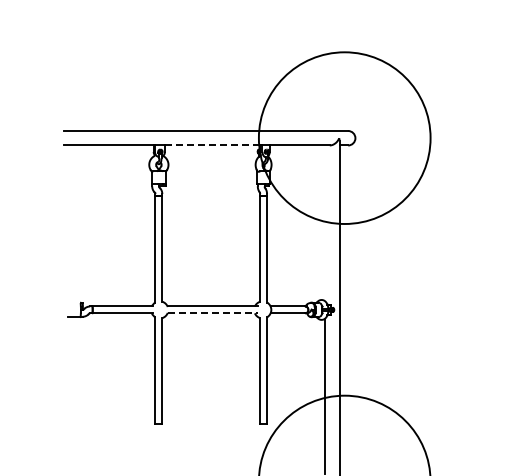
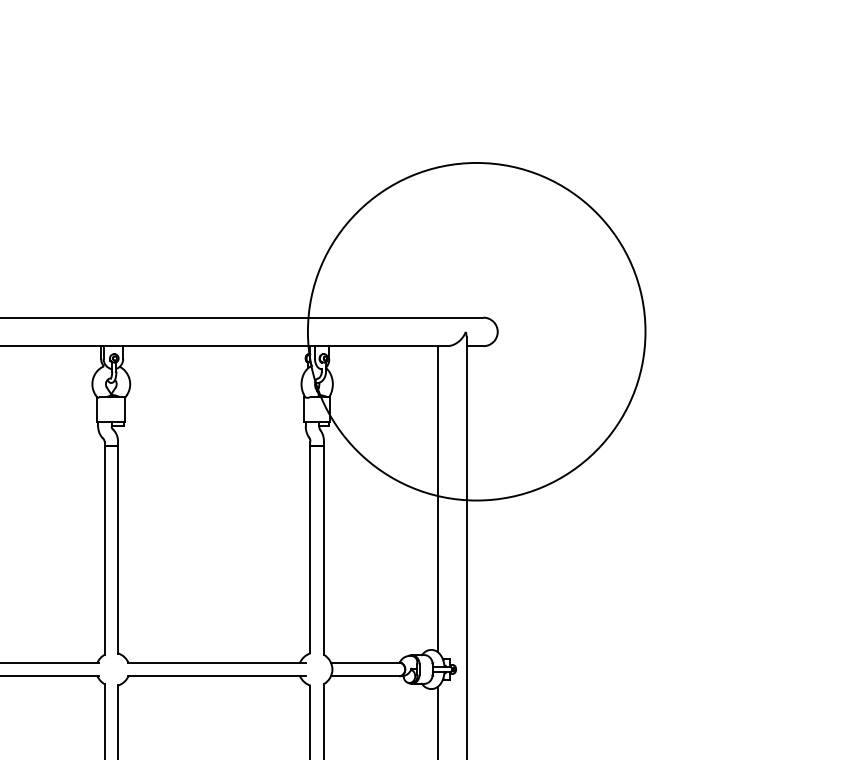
line: (213, 145) -> (218, 346), dashed -> solid
line: (325, 223) -> (438, 499), added
line: (213, 313) -> (218, 676), dashed -> solid

